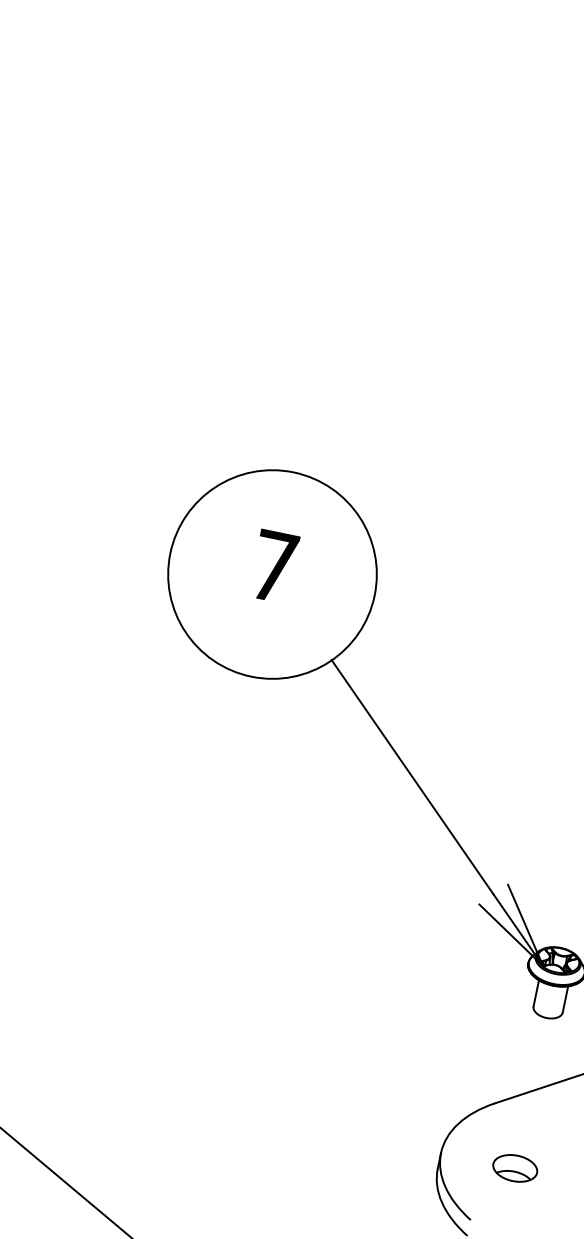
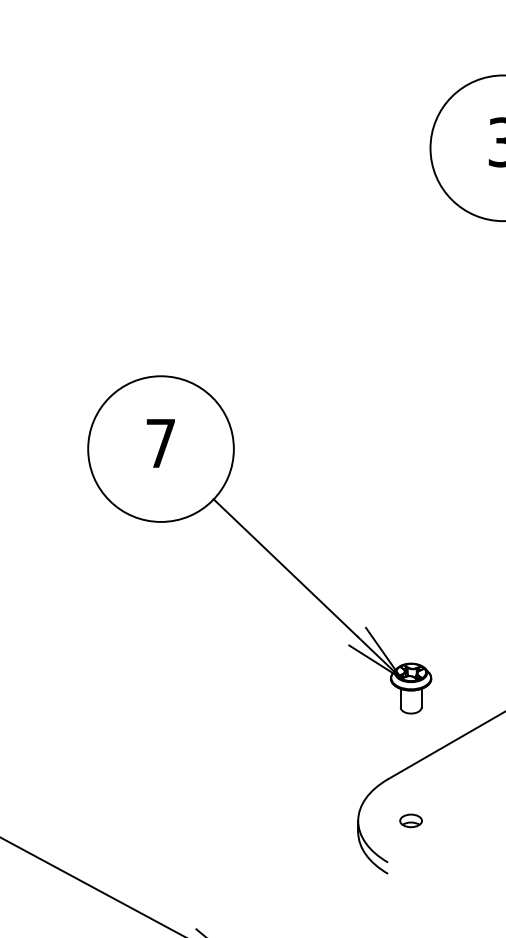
part: (514, 1167) -> (410, 820), size x0.7

